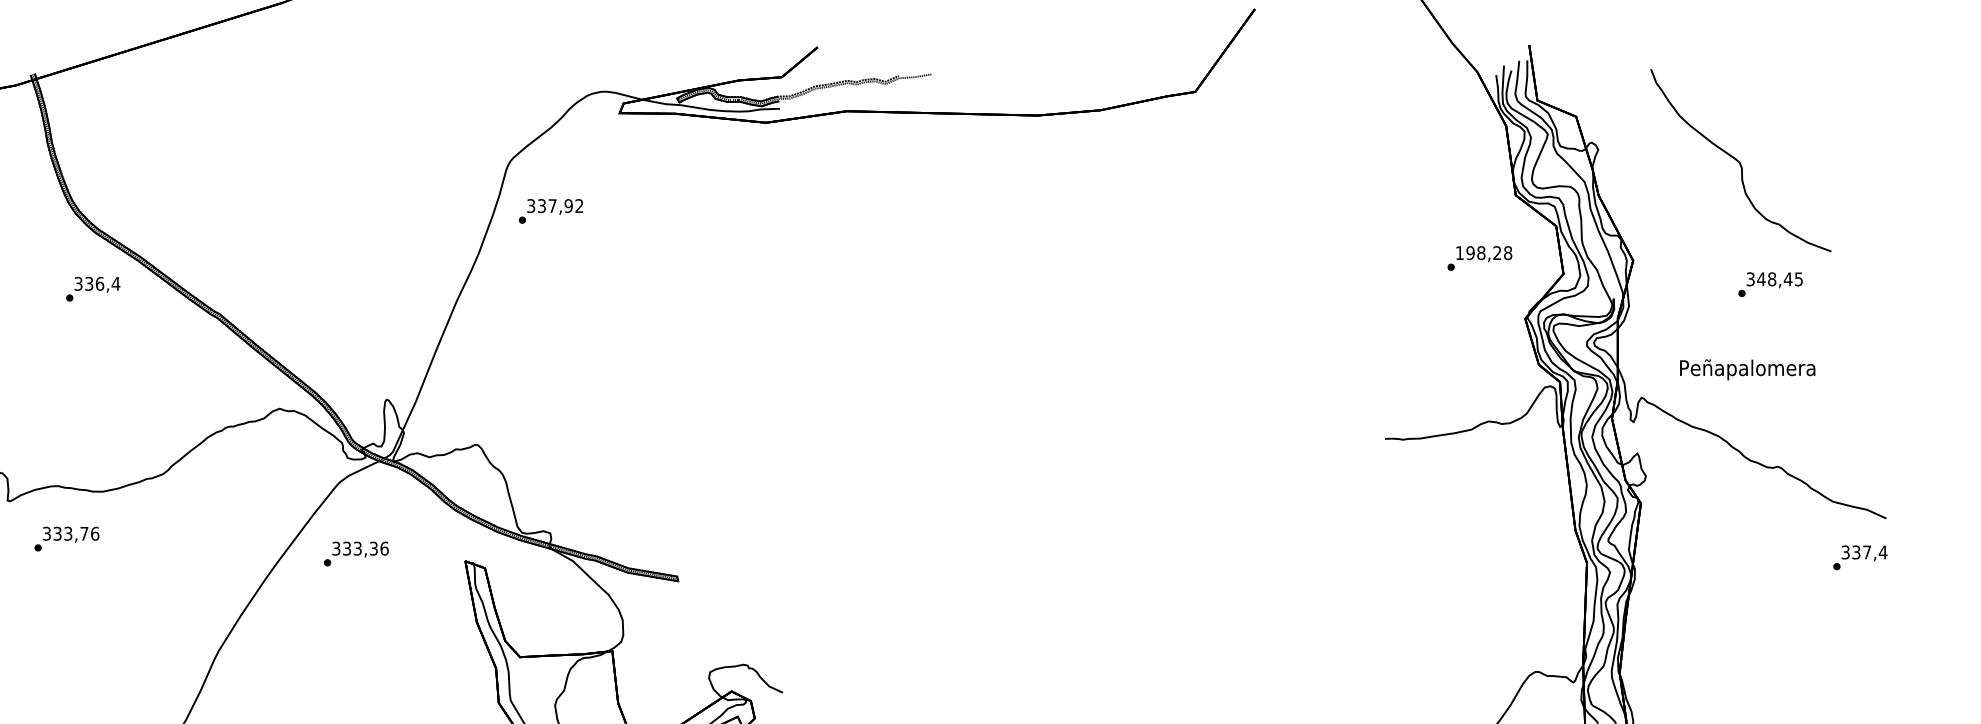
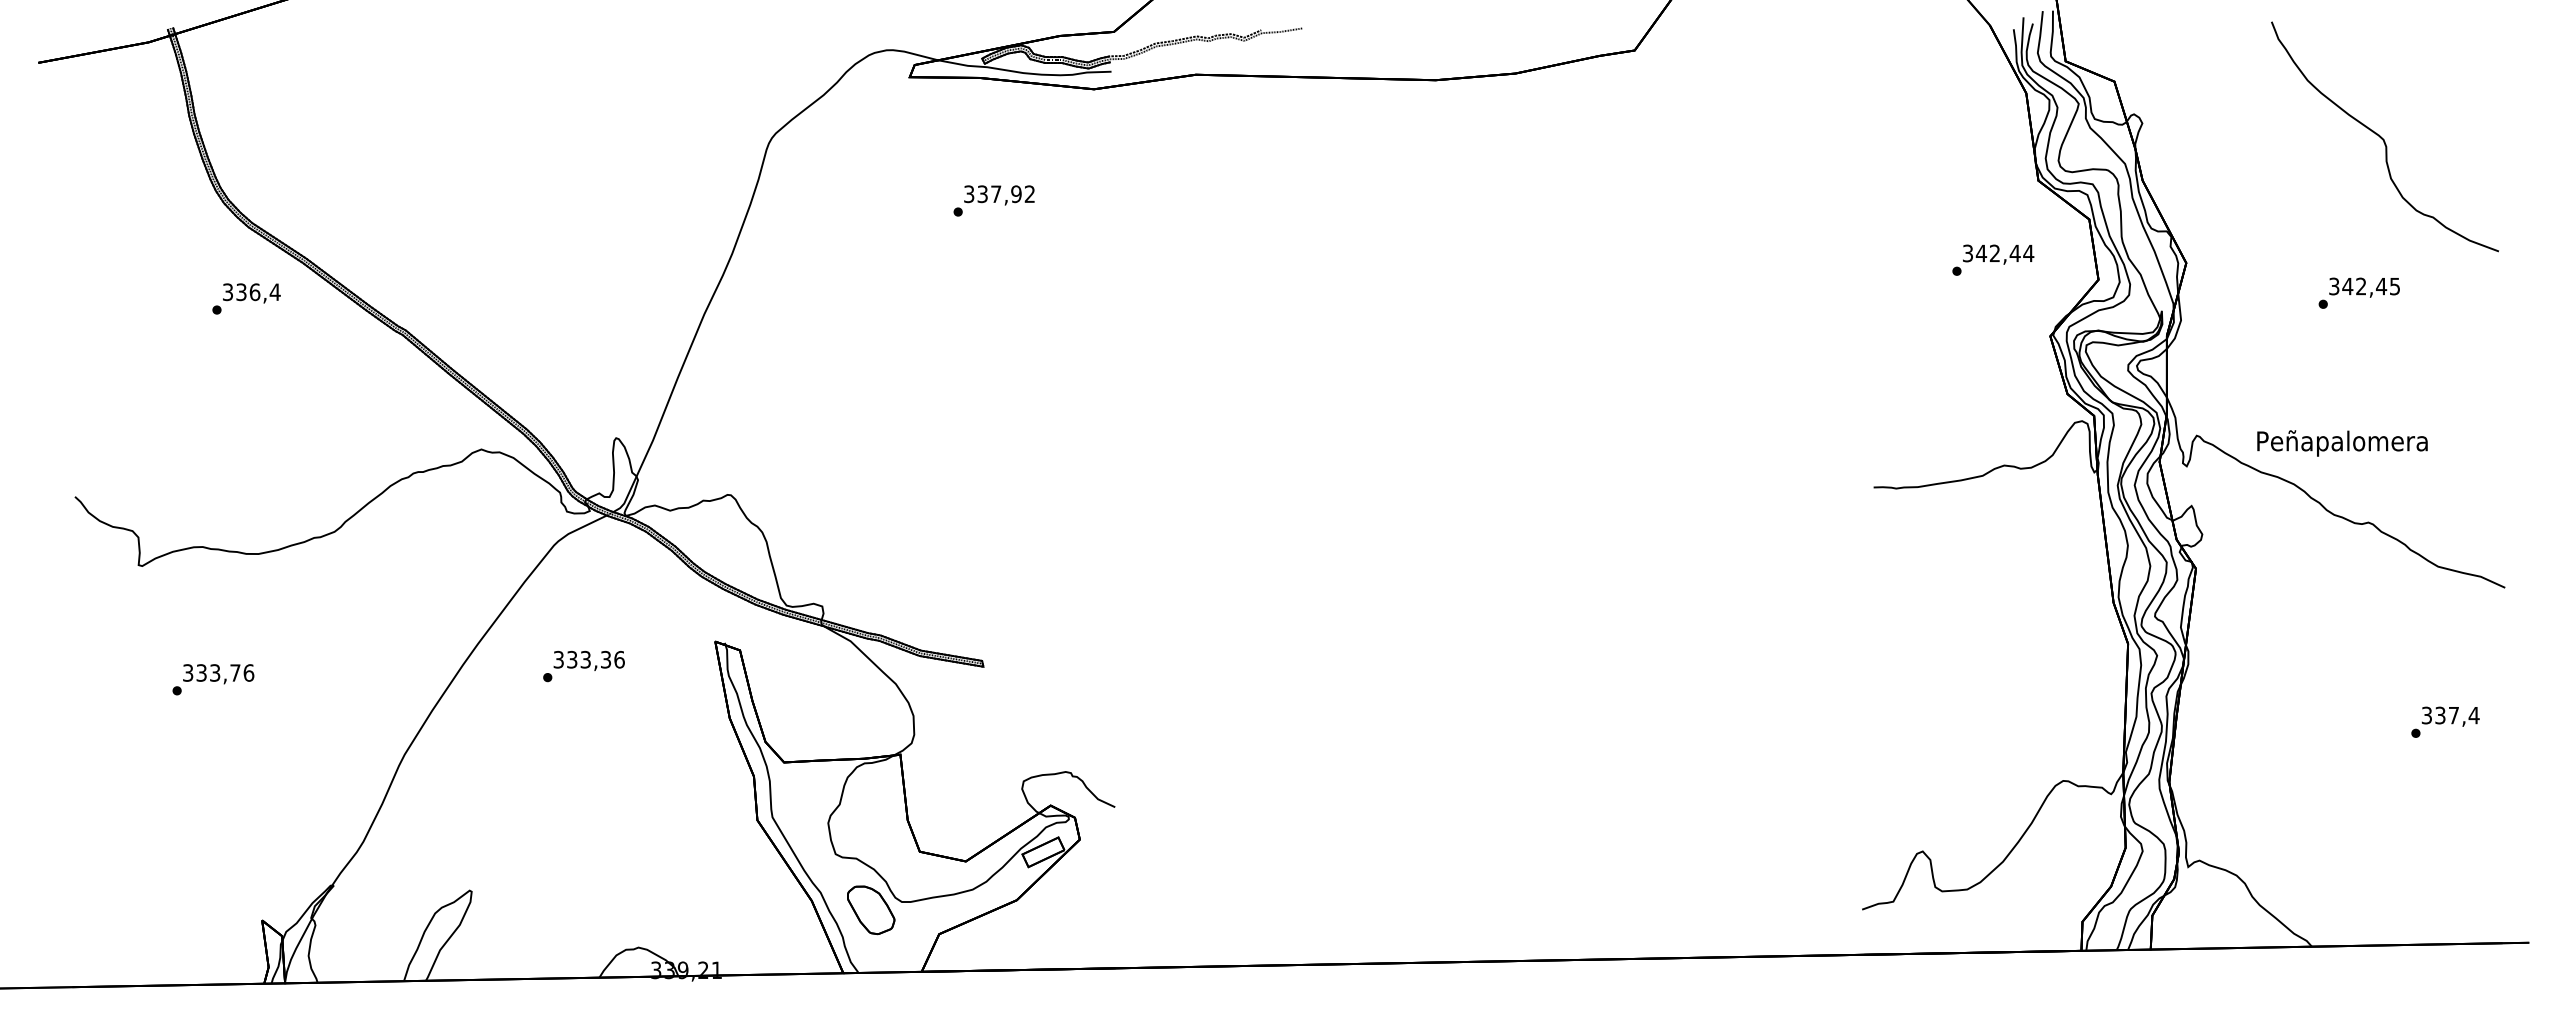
part: (1740, 160) -> (2384, 136), moved
text: (550, 211) -> (993, 200), moved
text: (1484, 253) -> (1998, 253), 198,28 -> 342,44
text: (1772, 279) -> (2361, 286), 348,45 -> 342,45
text: (1747, 369) -> (2342, 443), moved
text: (66, 538) -> (213, 679), moved
text: (355, 554) -> (583, 666), moved
text: (1860, 557) -> (2445, 721), moved

